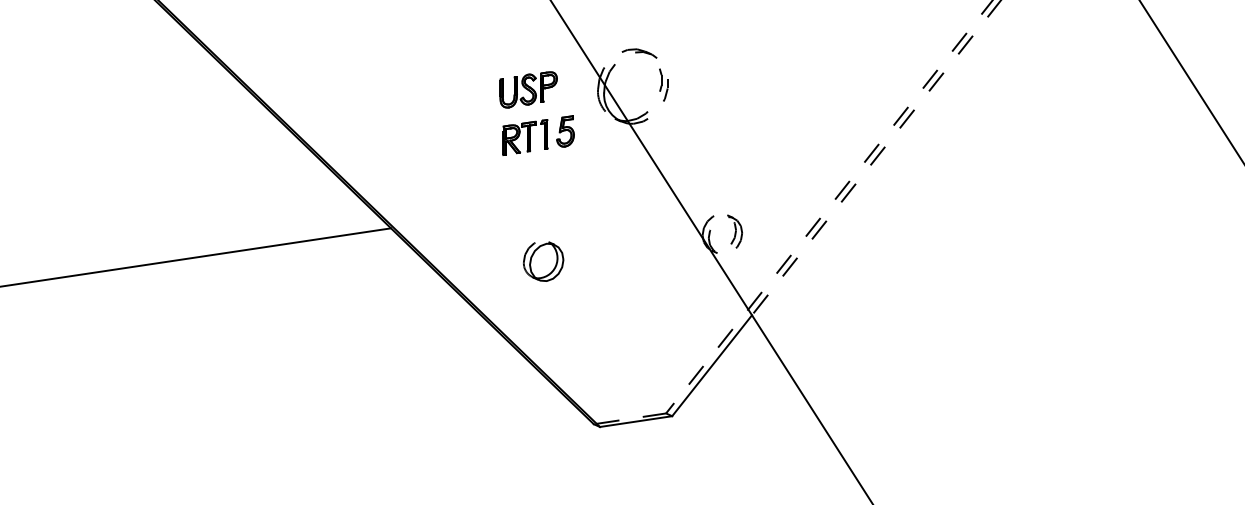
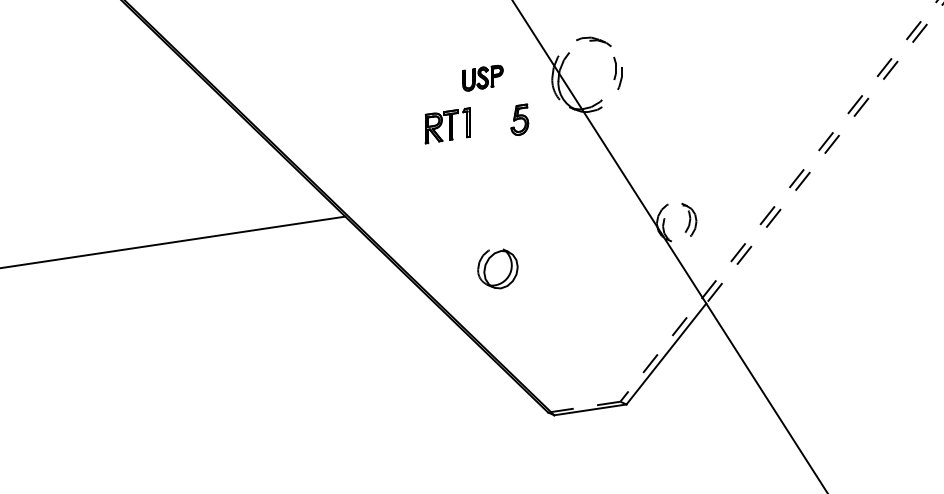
part: (528, 89) -> (482, 77), size x0.7
part: (525, 137) -> (447, 125), moved
part: (543, 261) -> (497, 268), moved

